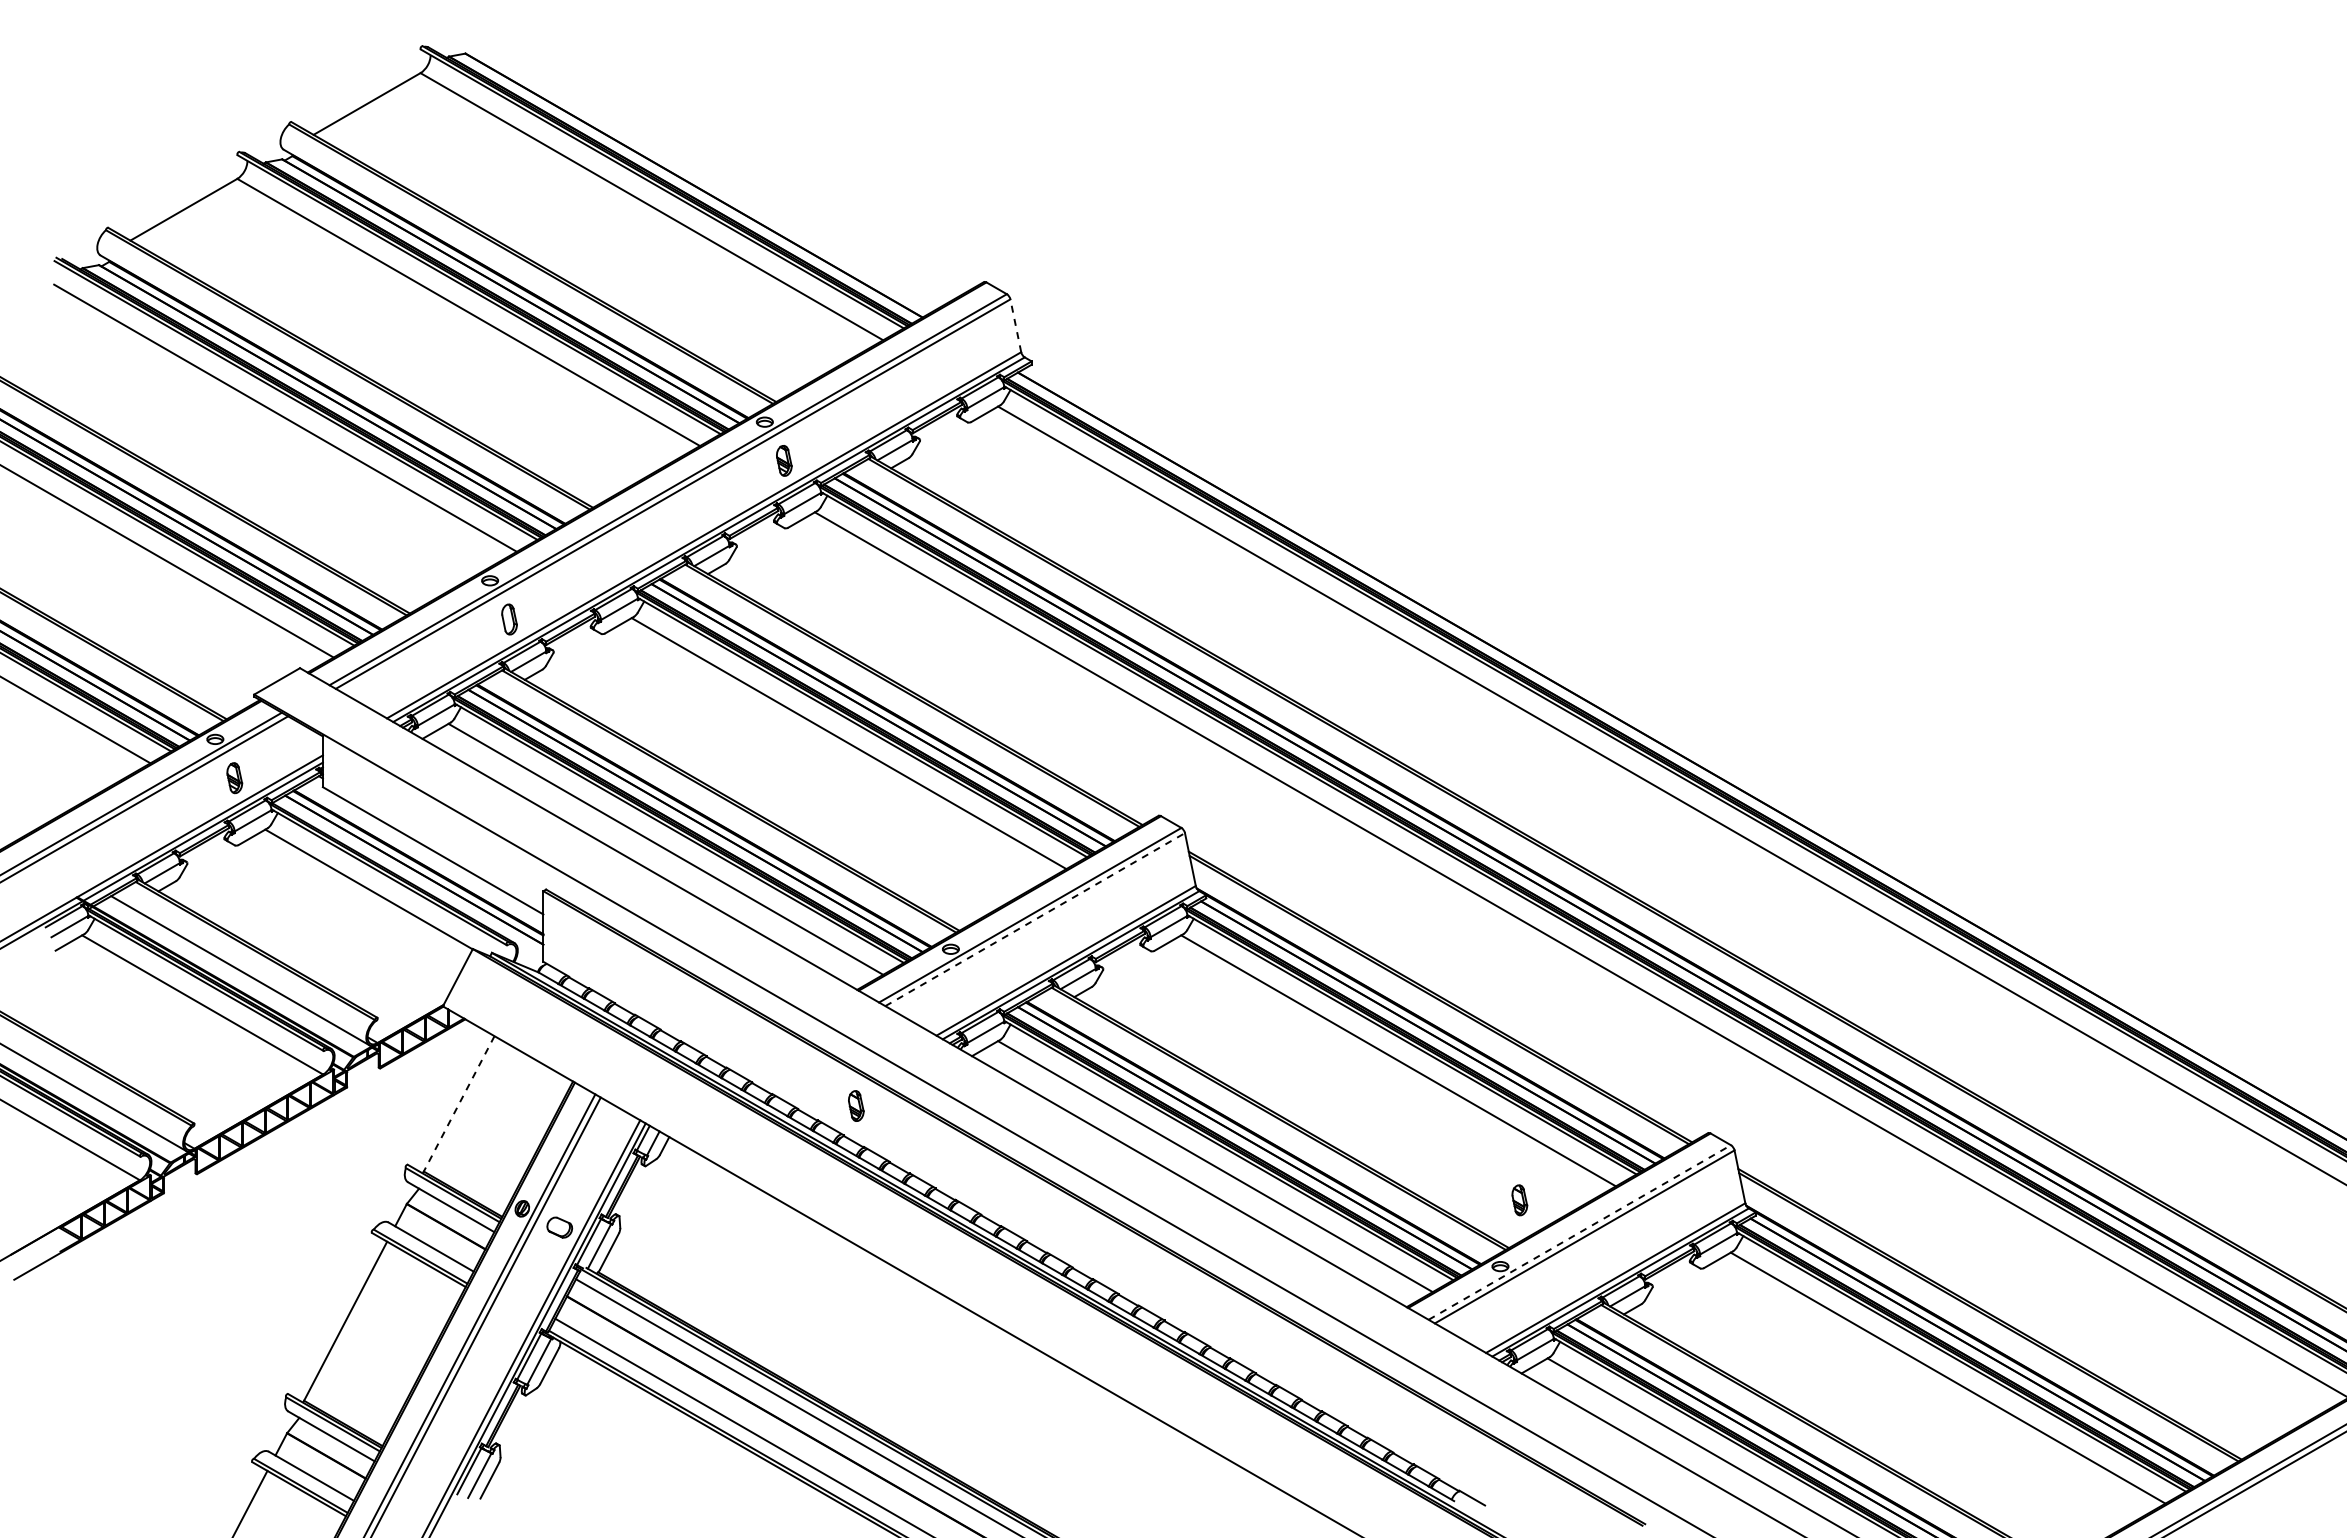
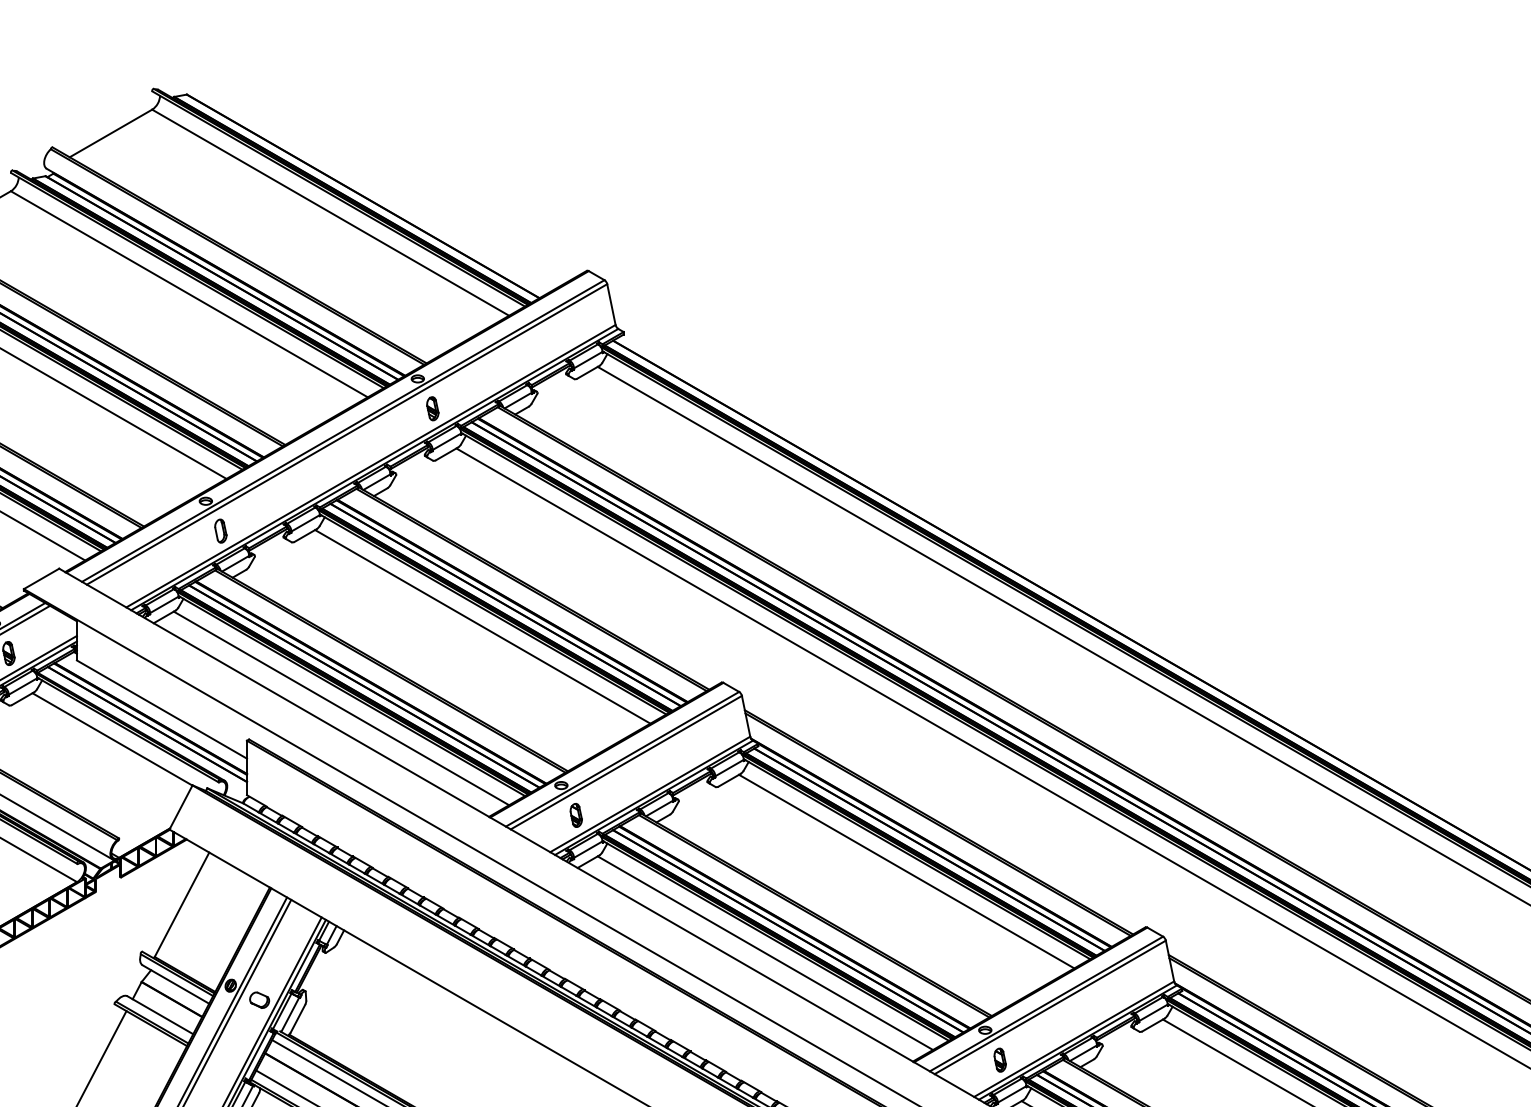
line: (1015, 325) -> (611, 304), dashed -> solid
line: (1035, 919) -> (626, 762), dashed -> solid
line: (458, 1104) -> (181, 905), dashed -> solid
part: (856, 1105) -> (576, 815), moved
part: (1519, 1200) -> (999, 1060), moved
line: (1579, 1232) -> (1046, 1004), dashed -> solid

